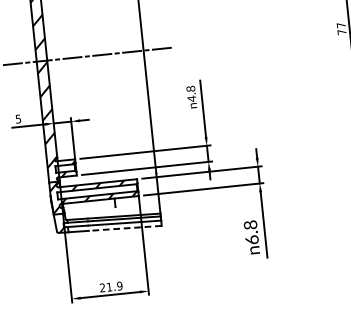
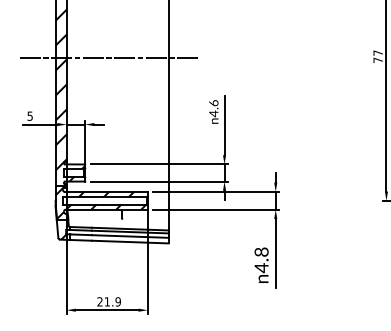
text: (190, 89) -> (213, 103), 4.8 -> 4.6
line: (124, 228) -> (129, 242), dashed -> solid
text: (252, 240) -> (261, 268), 6.8 -> 4.8

